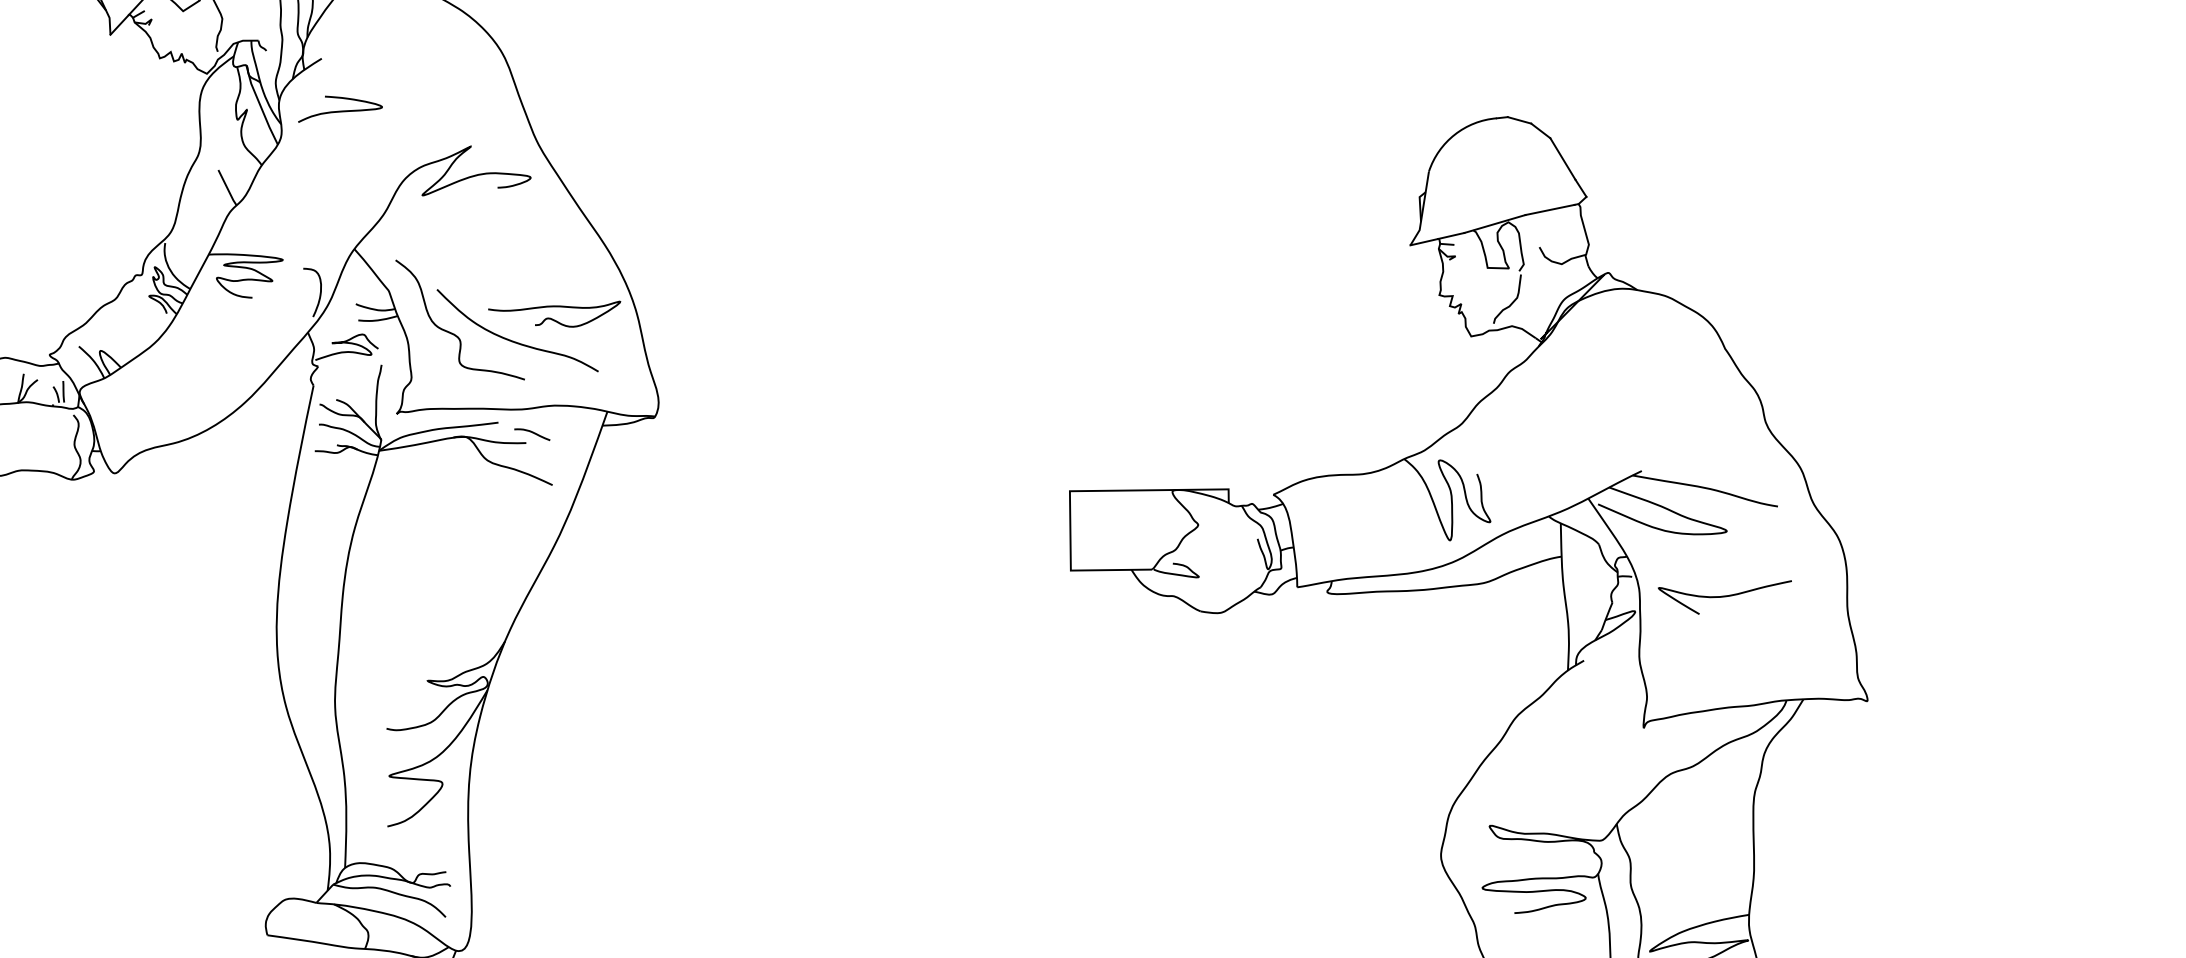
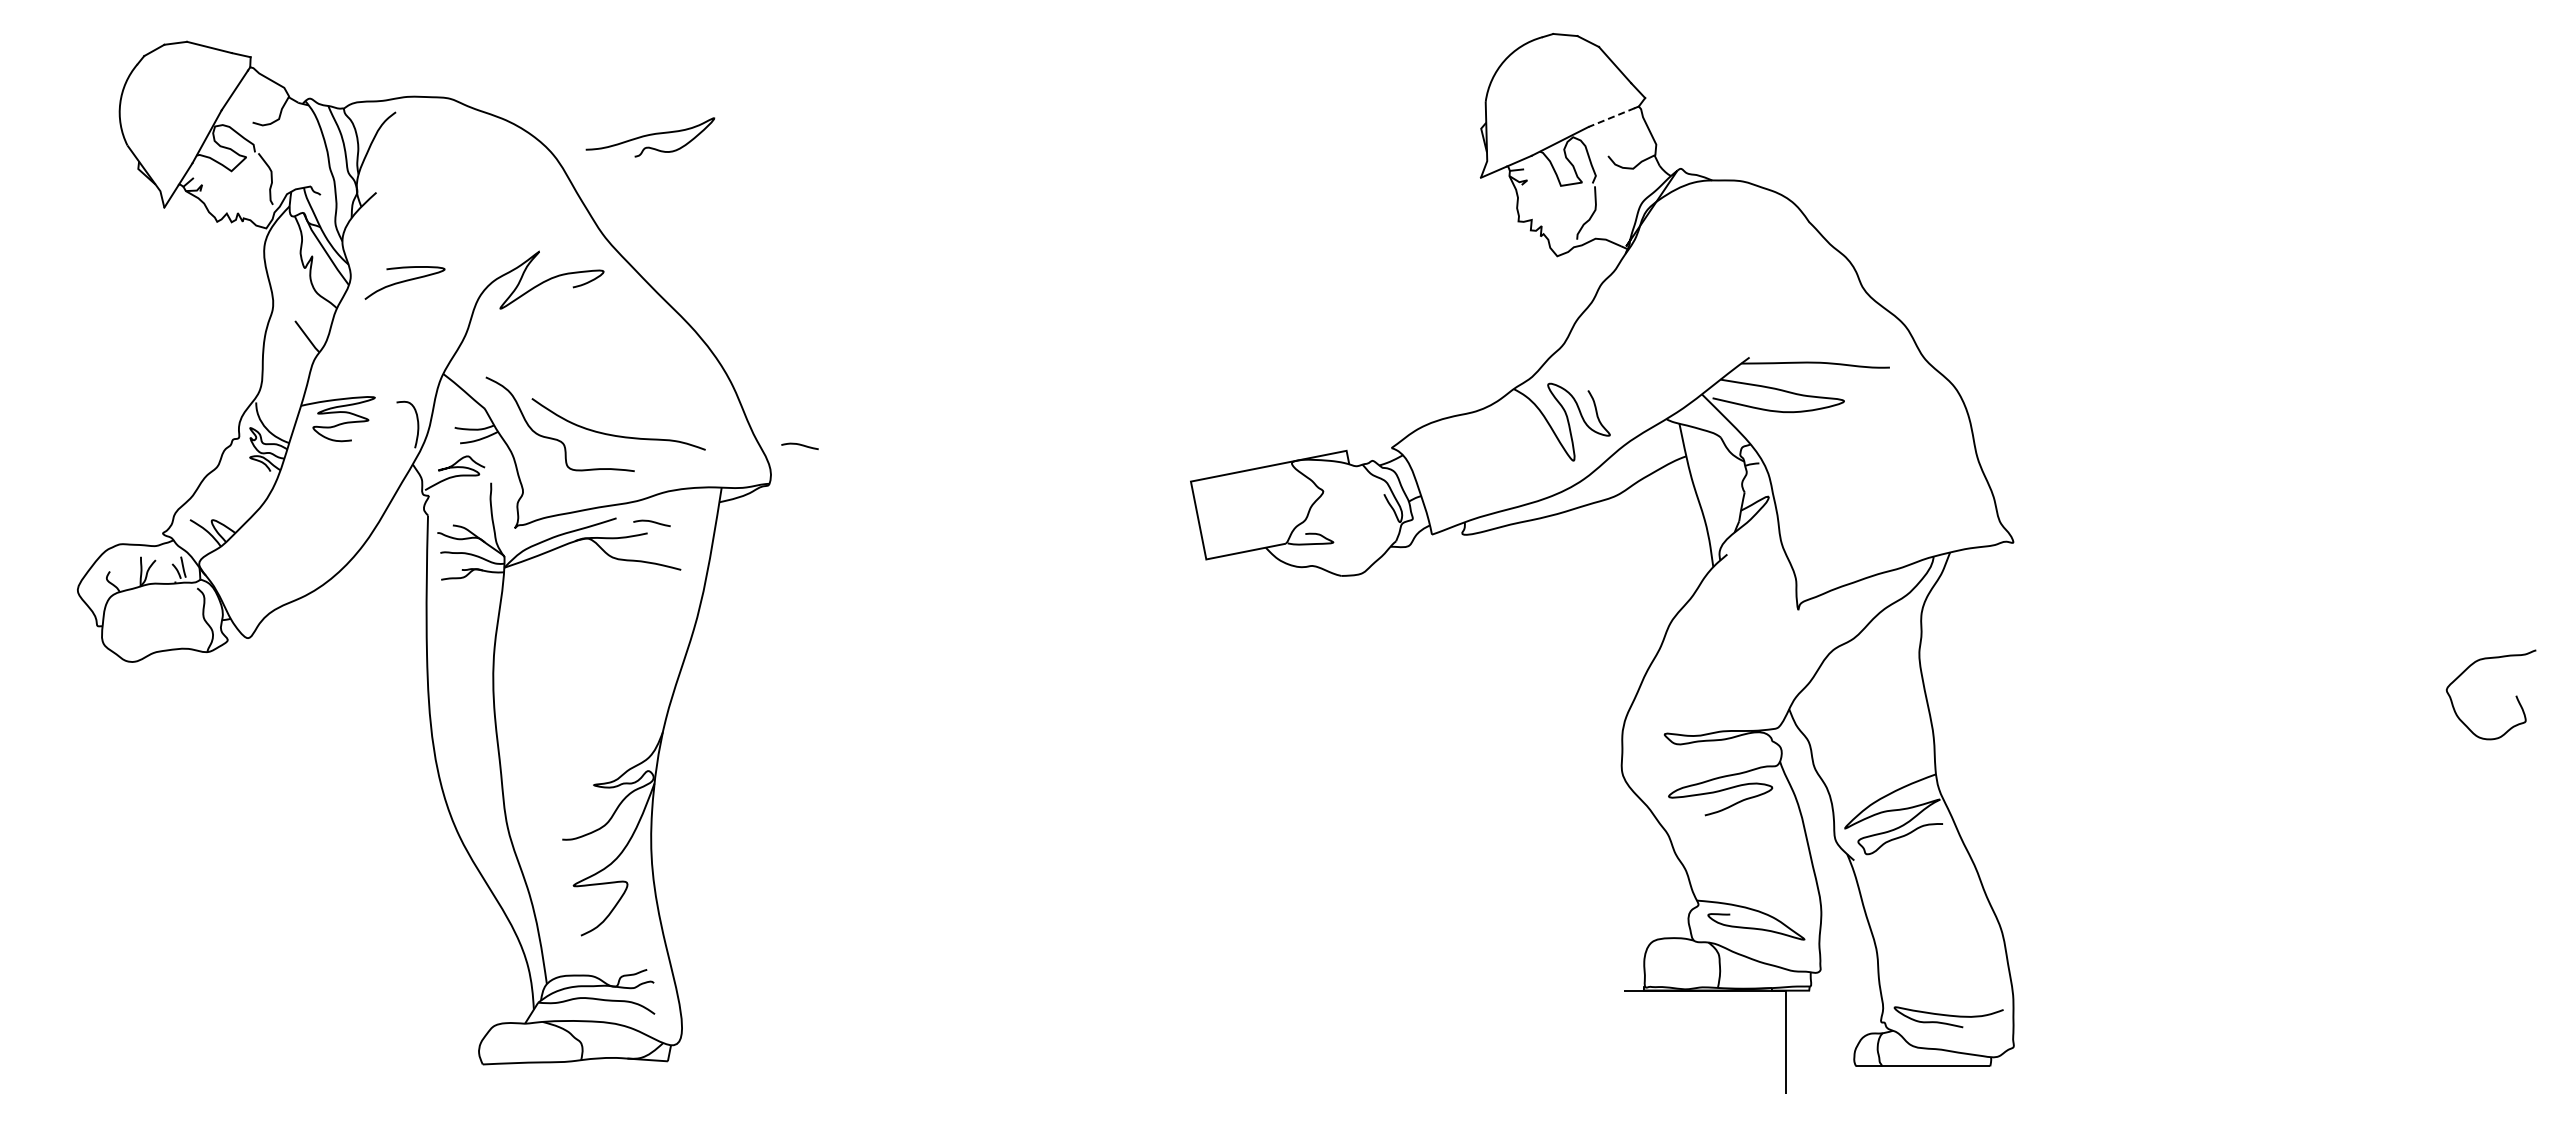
curve: (340, 112) -> (404, 282), moved
line: (1549, 209) -> (1611, 117), solid -> dashed
curve: (554, 307) -> (650, 135), moved
curve: (691, 384) -> (799, 445), added
curve: (1724, 595) -> (1853, 464), removed

